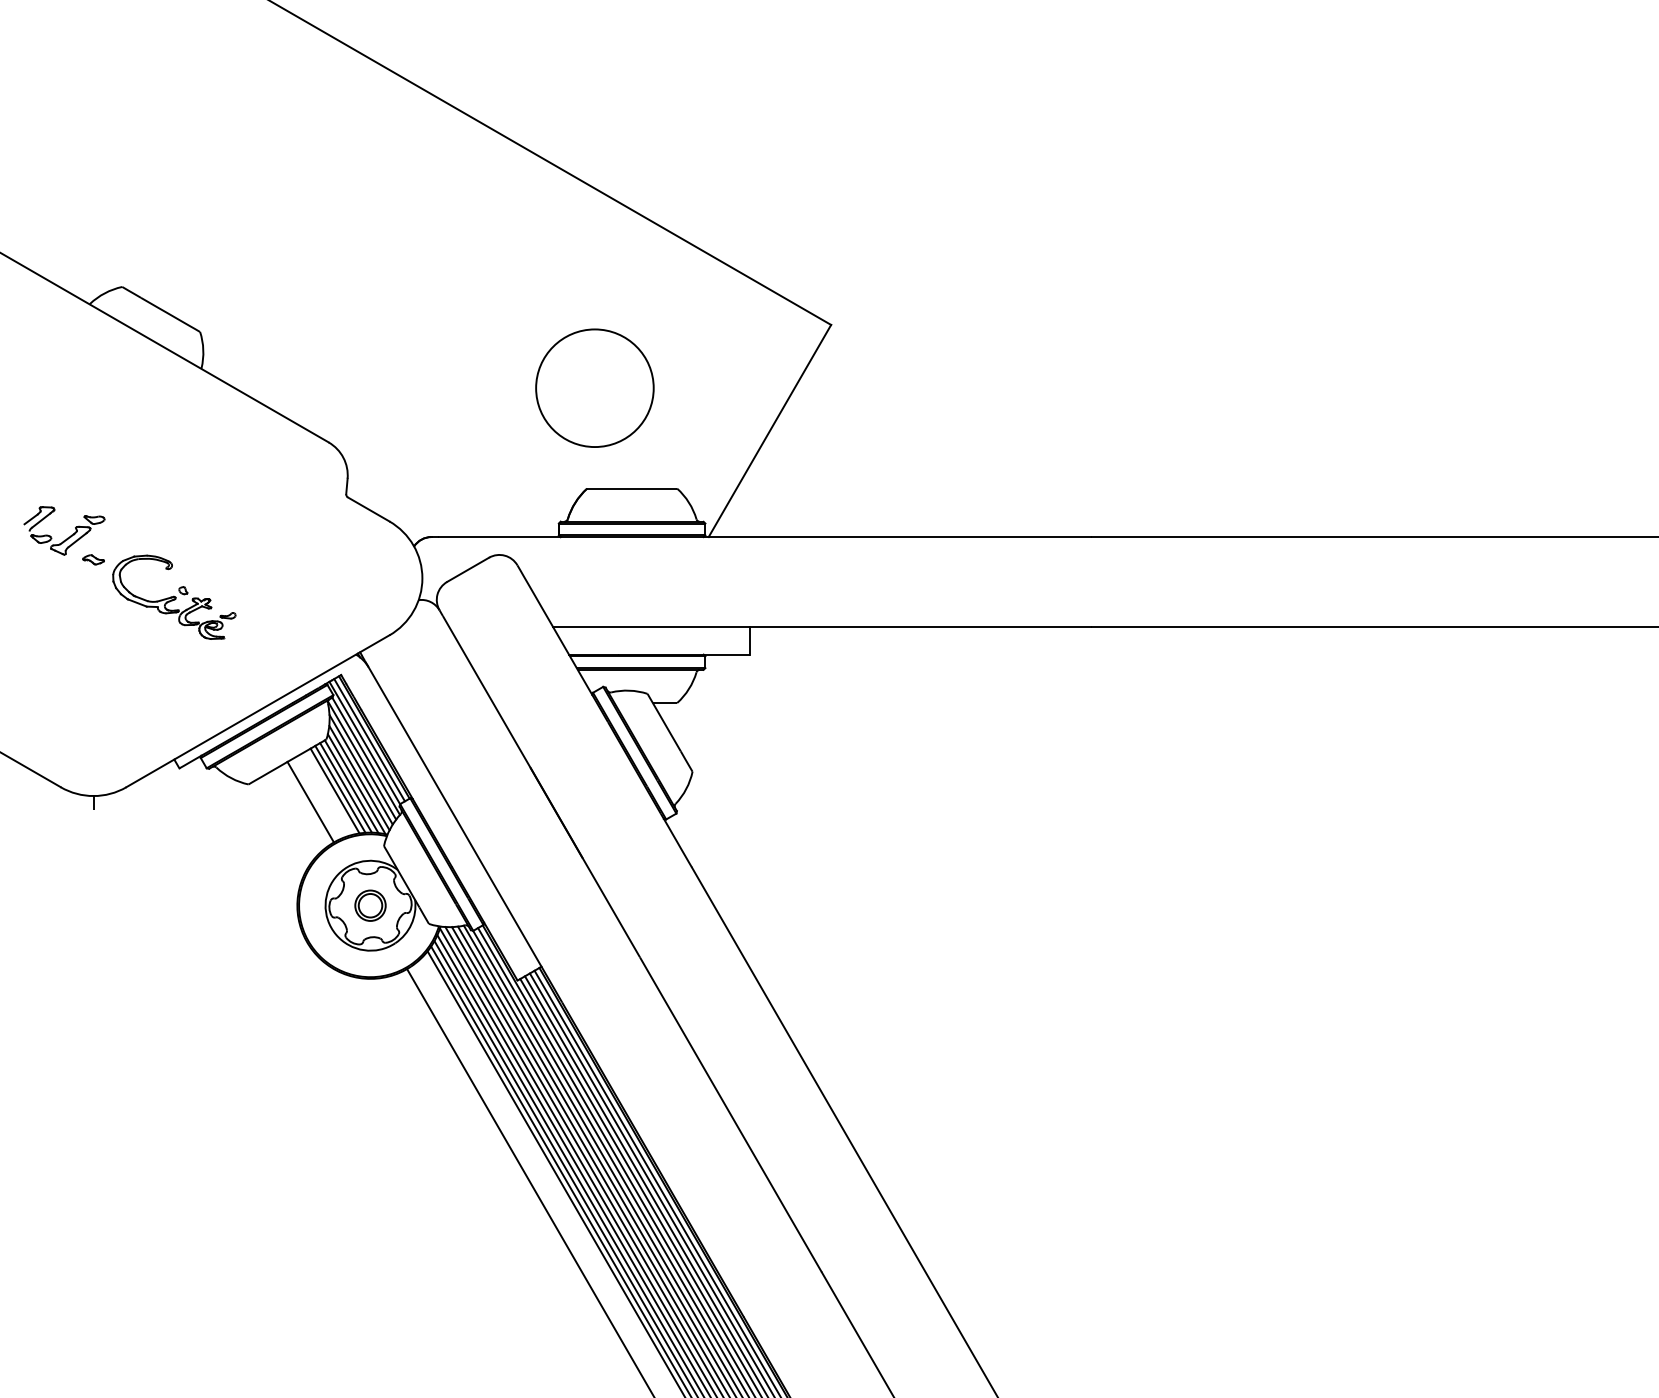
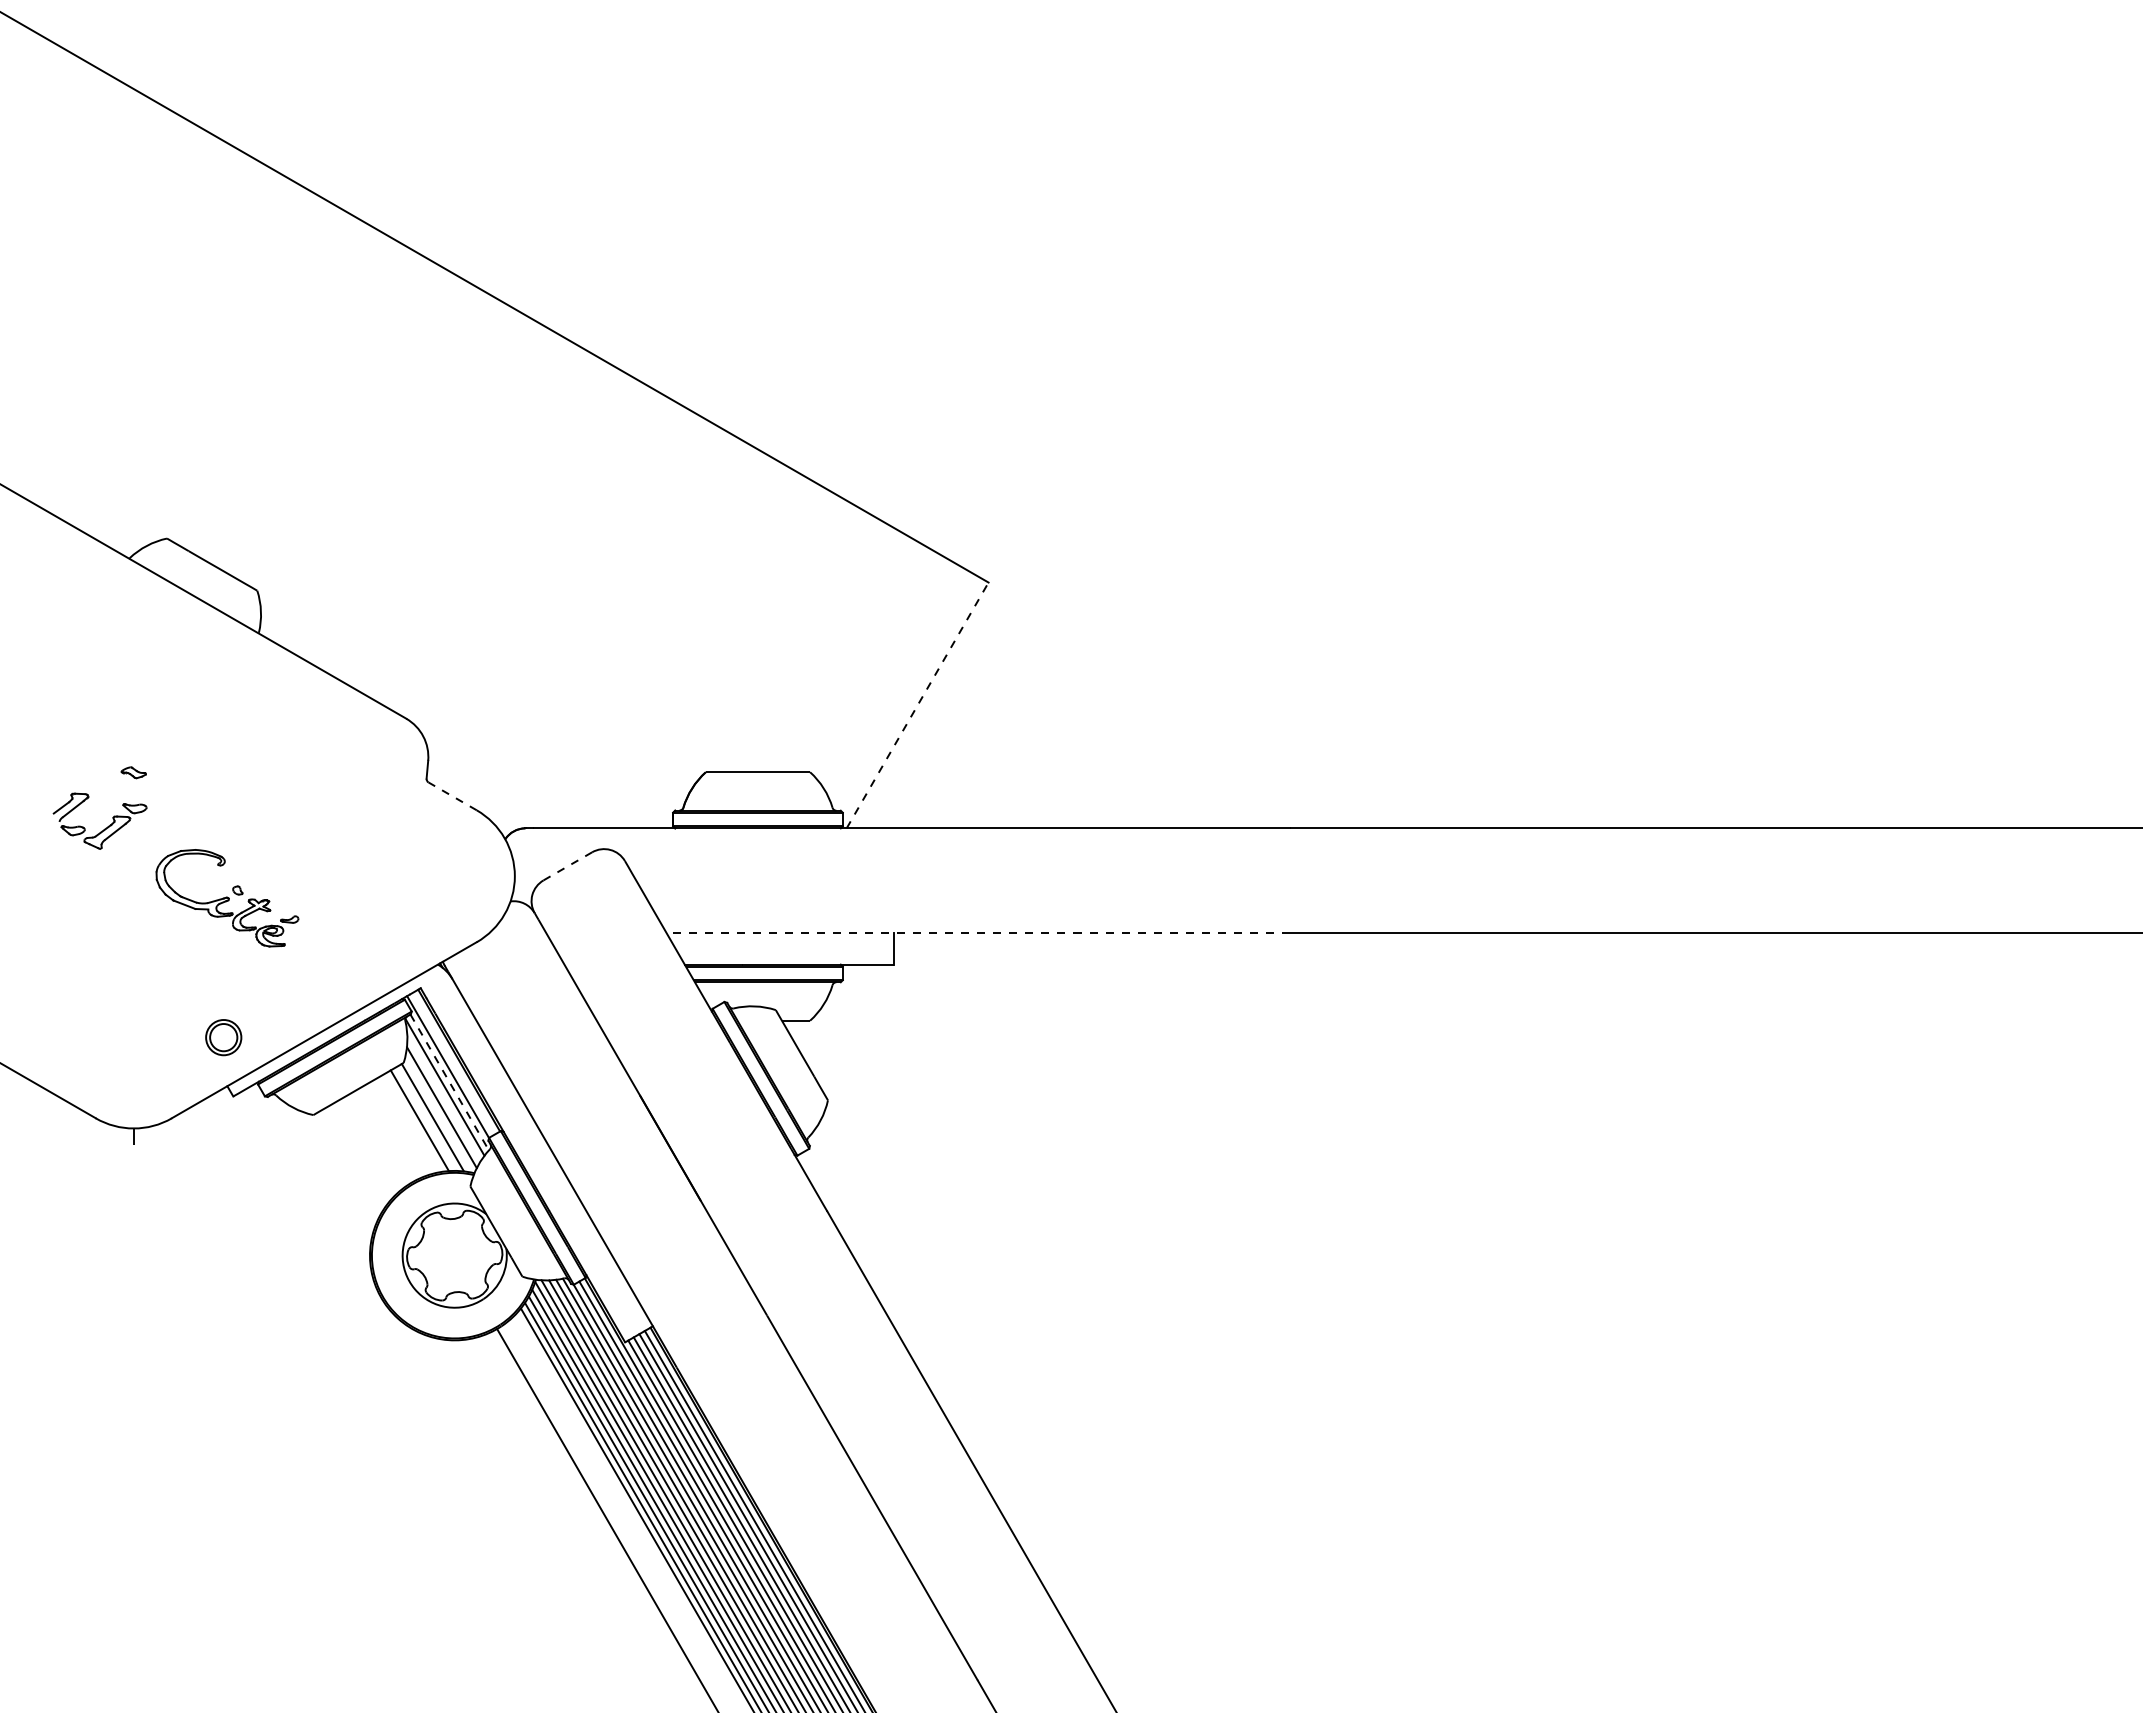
circle: (594, 387) -> (714, 655), removed
line: (769, 431) -> (917, 705), solid -> dashed
line: (368, 509) -> (452, 796), solid -> dashed
part: (93, 559) -> (133, 772), moved
line: (468, 569) -> (568, 866), solid -> dashed
line: (822, 626) -> (978, 932), solid -> dashed
line: (369, 739) -> (453, 1063), removed
line: (365, 756) -> (449, 1082), solid -> dashed
line: (360, 769) -> (443, 1097), removed
line: (356, 783) -> (438, 1114), removed
line: (346, 787) -> (426, 1118), removed
line: (334, 790) -> (413, 1122), removed
line: (310, 802) -> (385, 1135), removed
part: (370, 905) -> (223, 1037), moved

